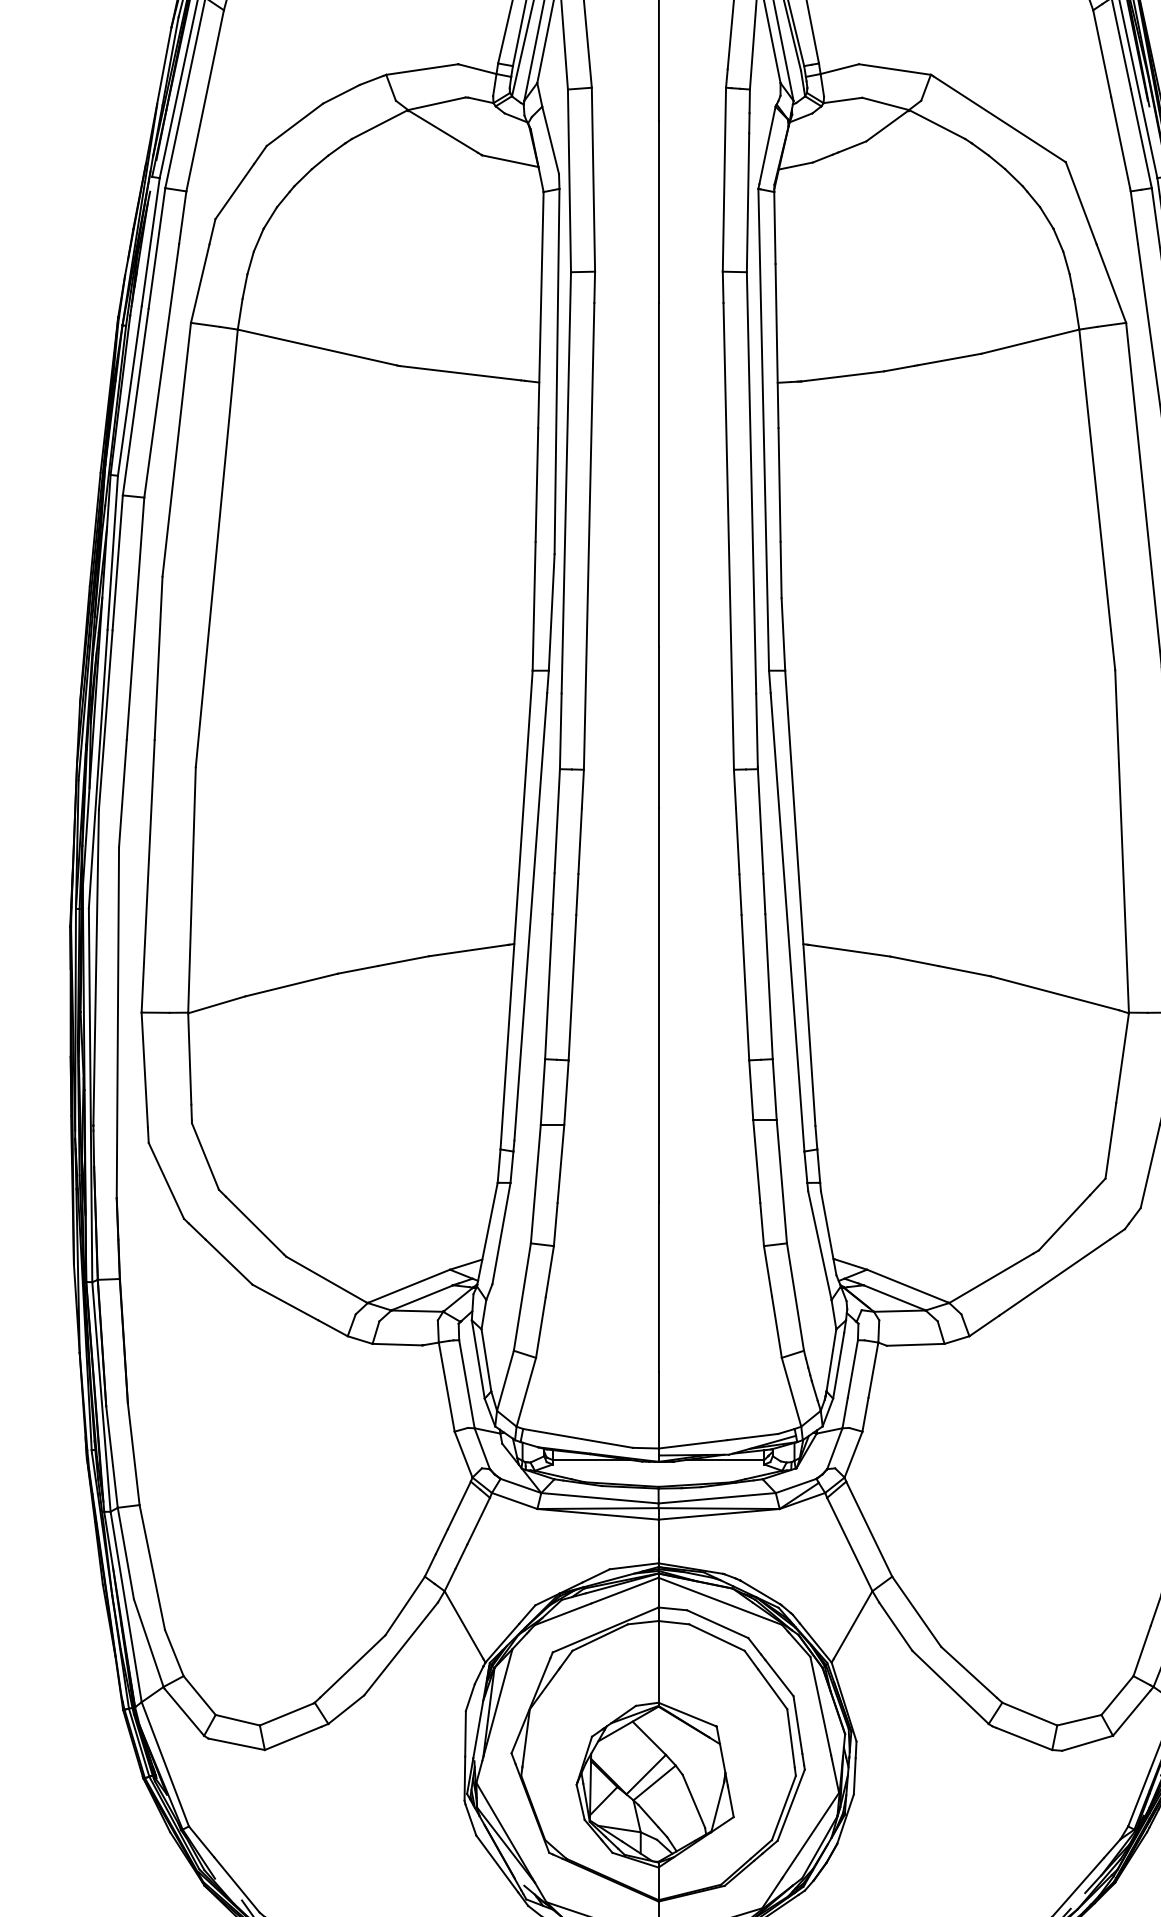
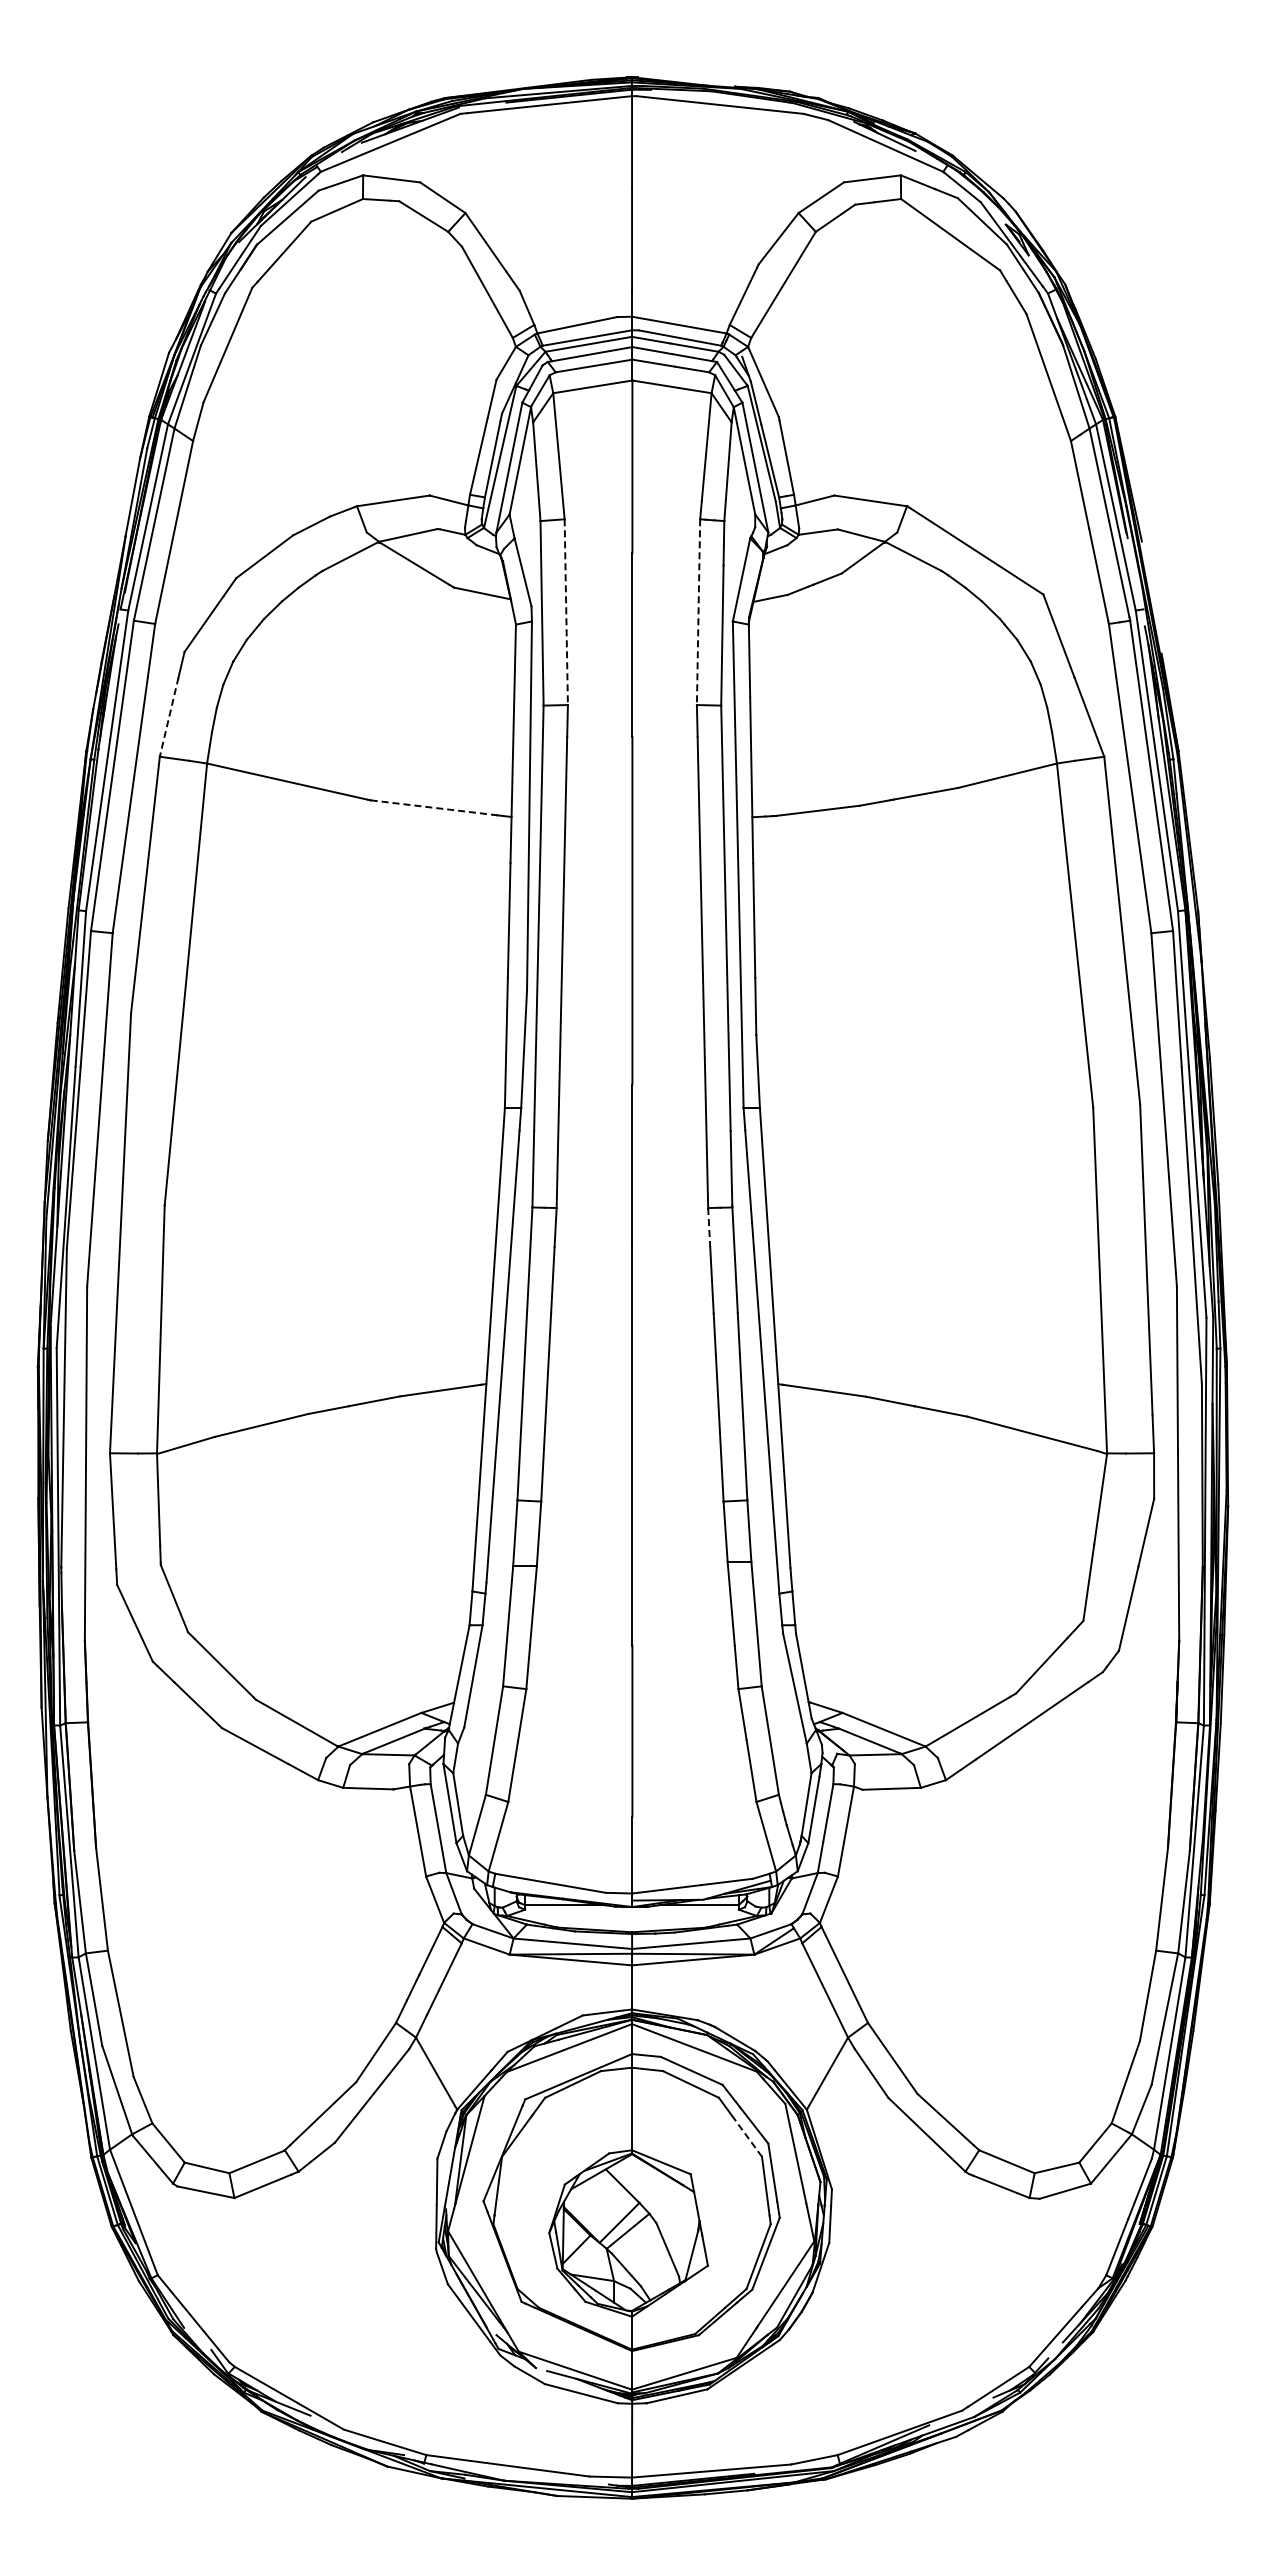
line: (593, 180) -> (566, 612), solid -> dashed
line: (724, 180) -> (698, 612), solid -> dashed
line: (200, 284) -> (169, 717), solid -> dashed
line: (459, 373) -> (431, 807), solid -> dashed
line: (735, 789) -> (709, 1227), solid -> dashed
line: (772, 1689) -> (747, 2136), solid -> dashed

